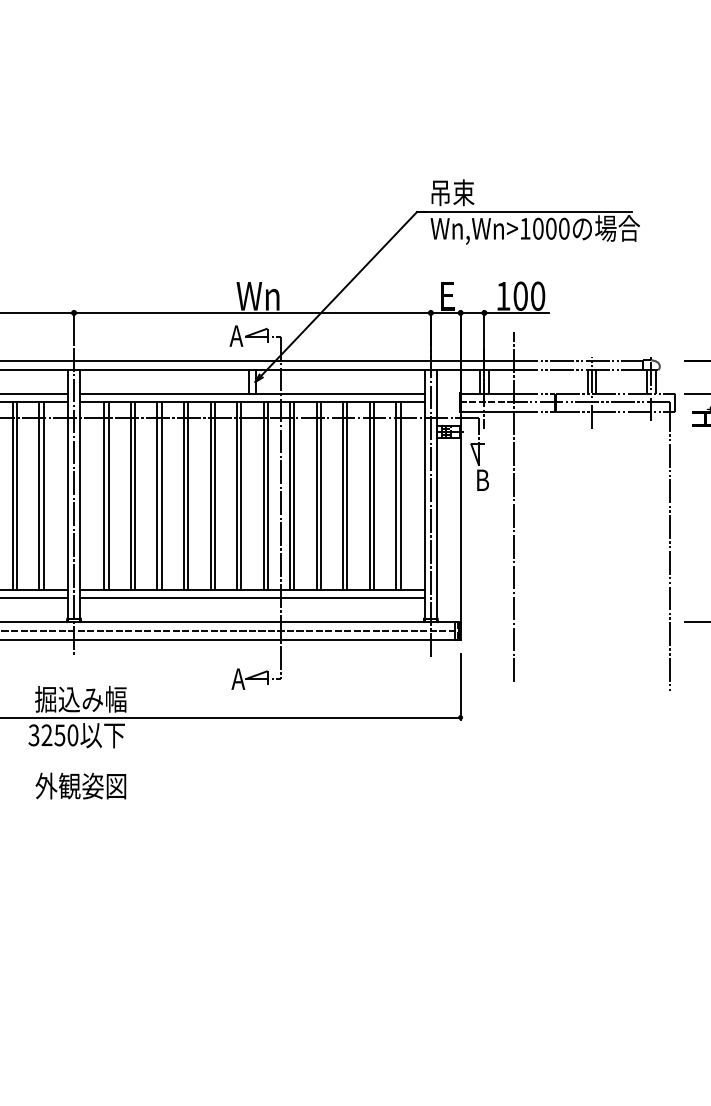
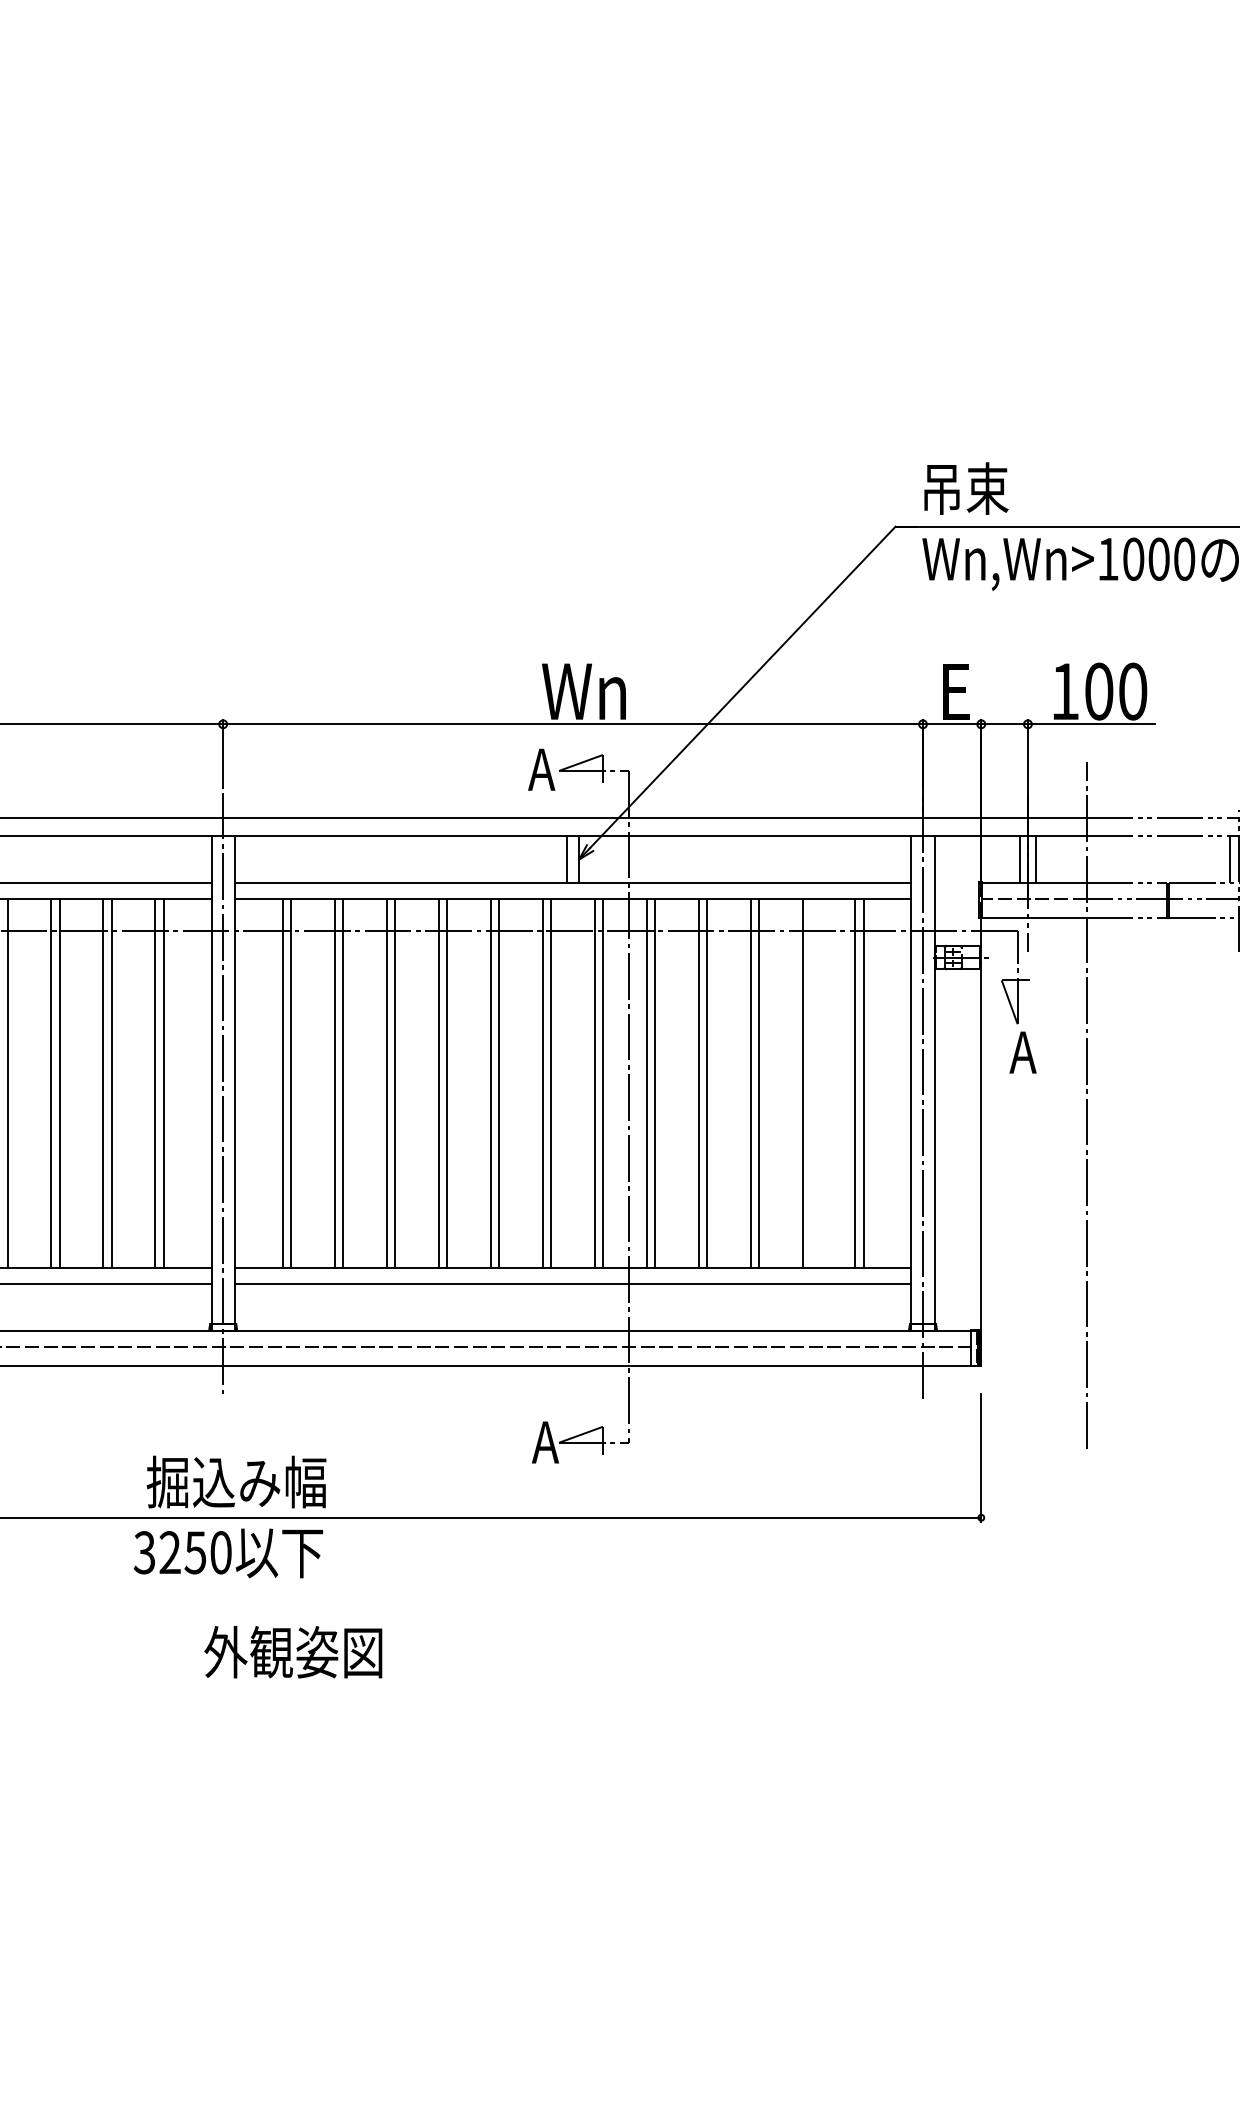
text: (482, 479) -> (1024, 1050), B -> A
line: (374, 496) -> (812, 1084), removed
text: (80, 785) -> (292, 1651), moved

